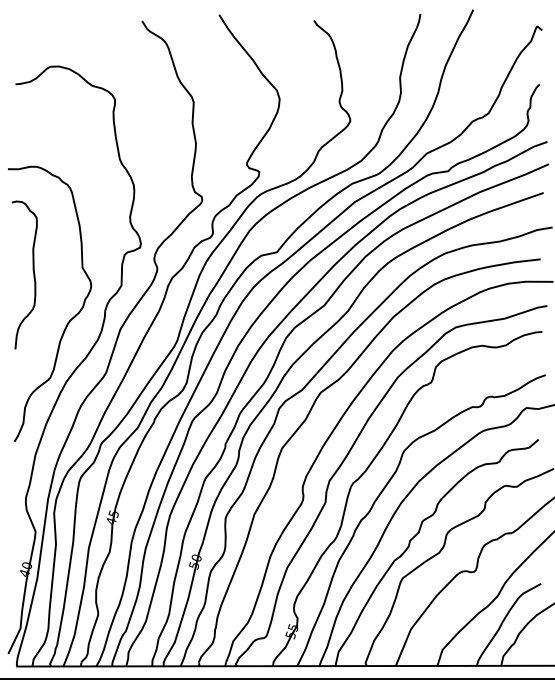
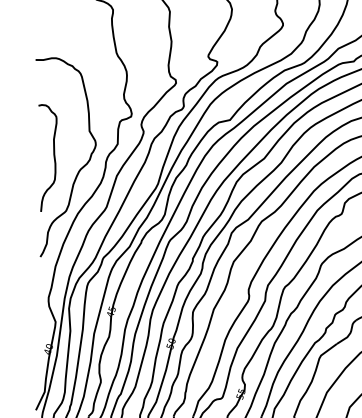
curve: (32, 270) -> (53, 154), moved

